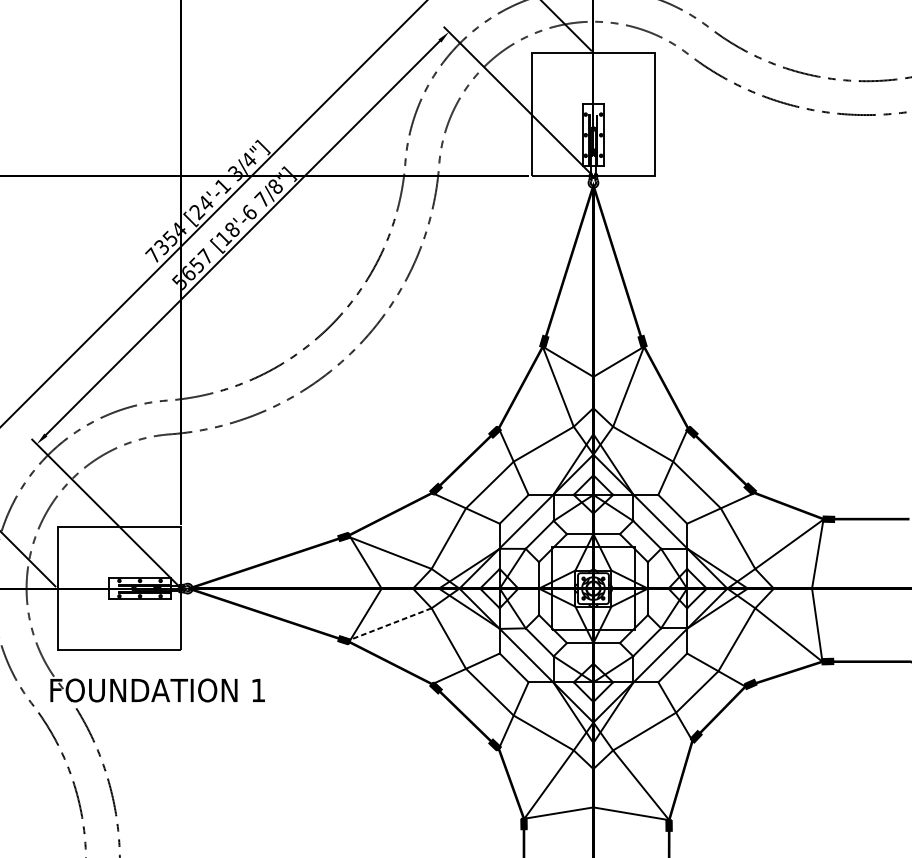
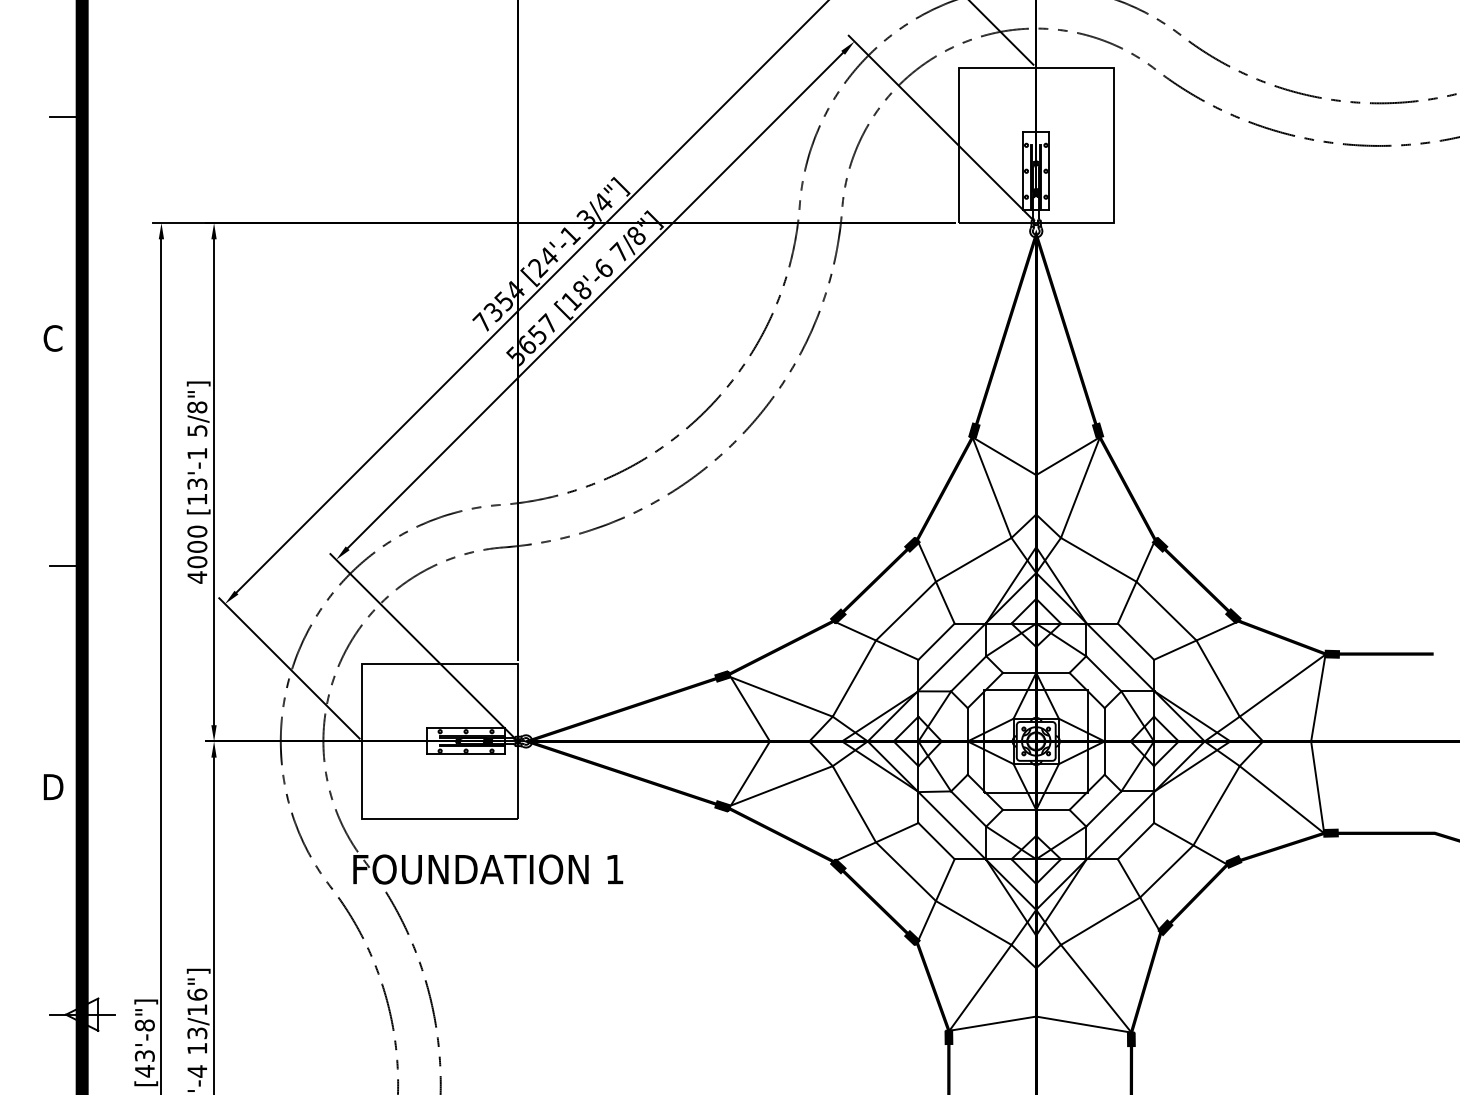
line: (391, 623) -> (782, 785), dashed -> solid

